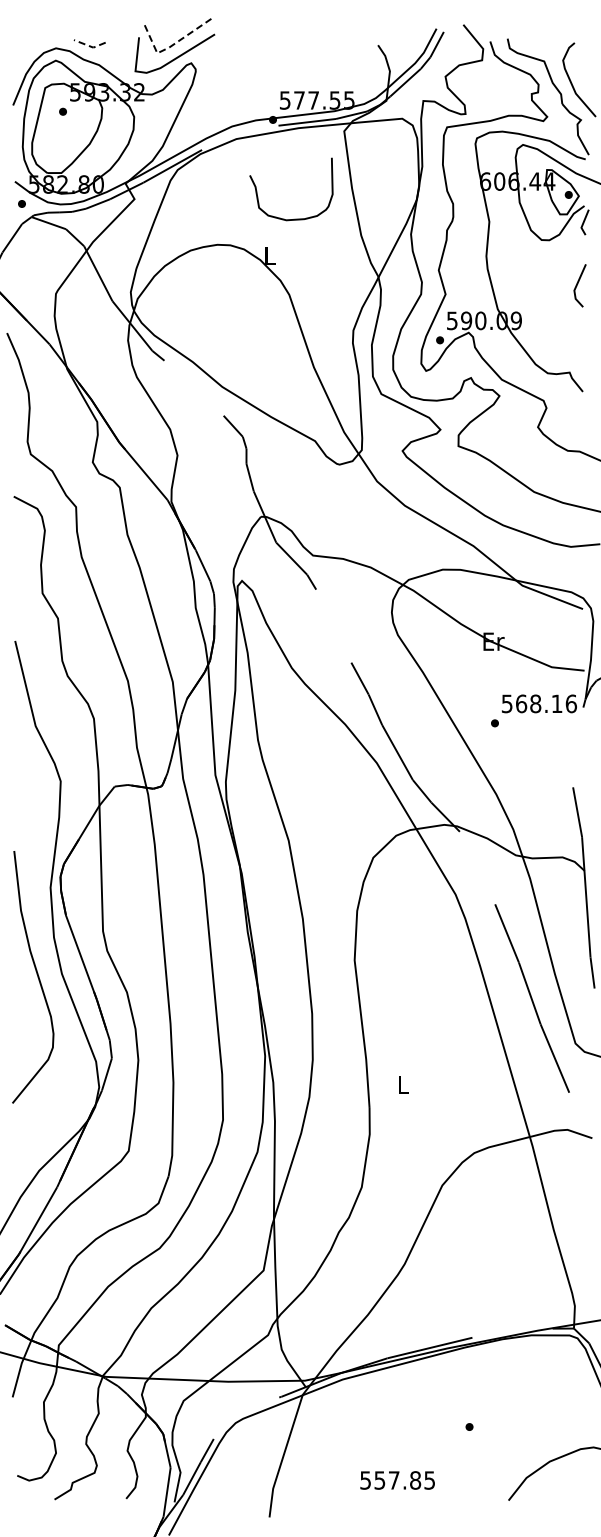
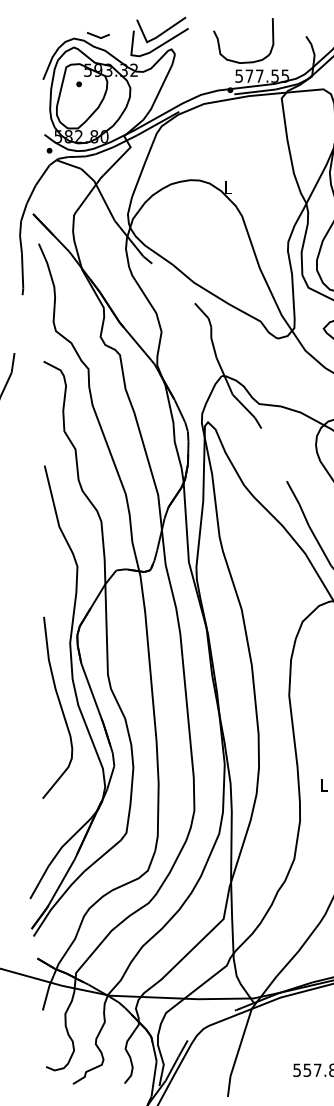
line: (90, 46) -> (98, 37), dashed -> solid
line: (169, 47) -> (155, 38), dashed -> solid
curve: (294, 218) -> (245, 61), moved

